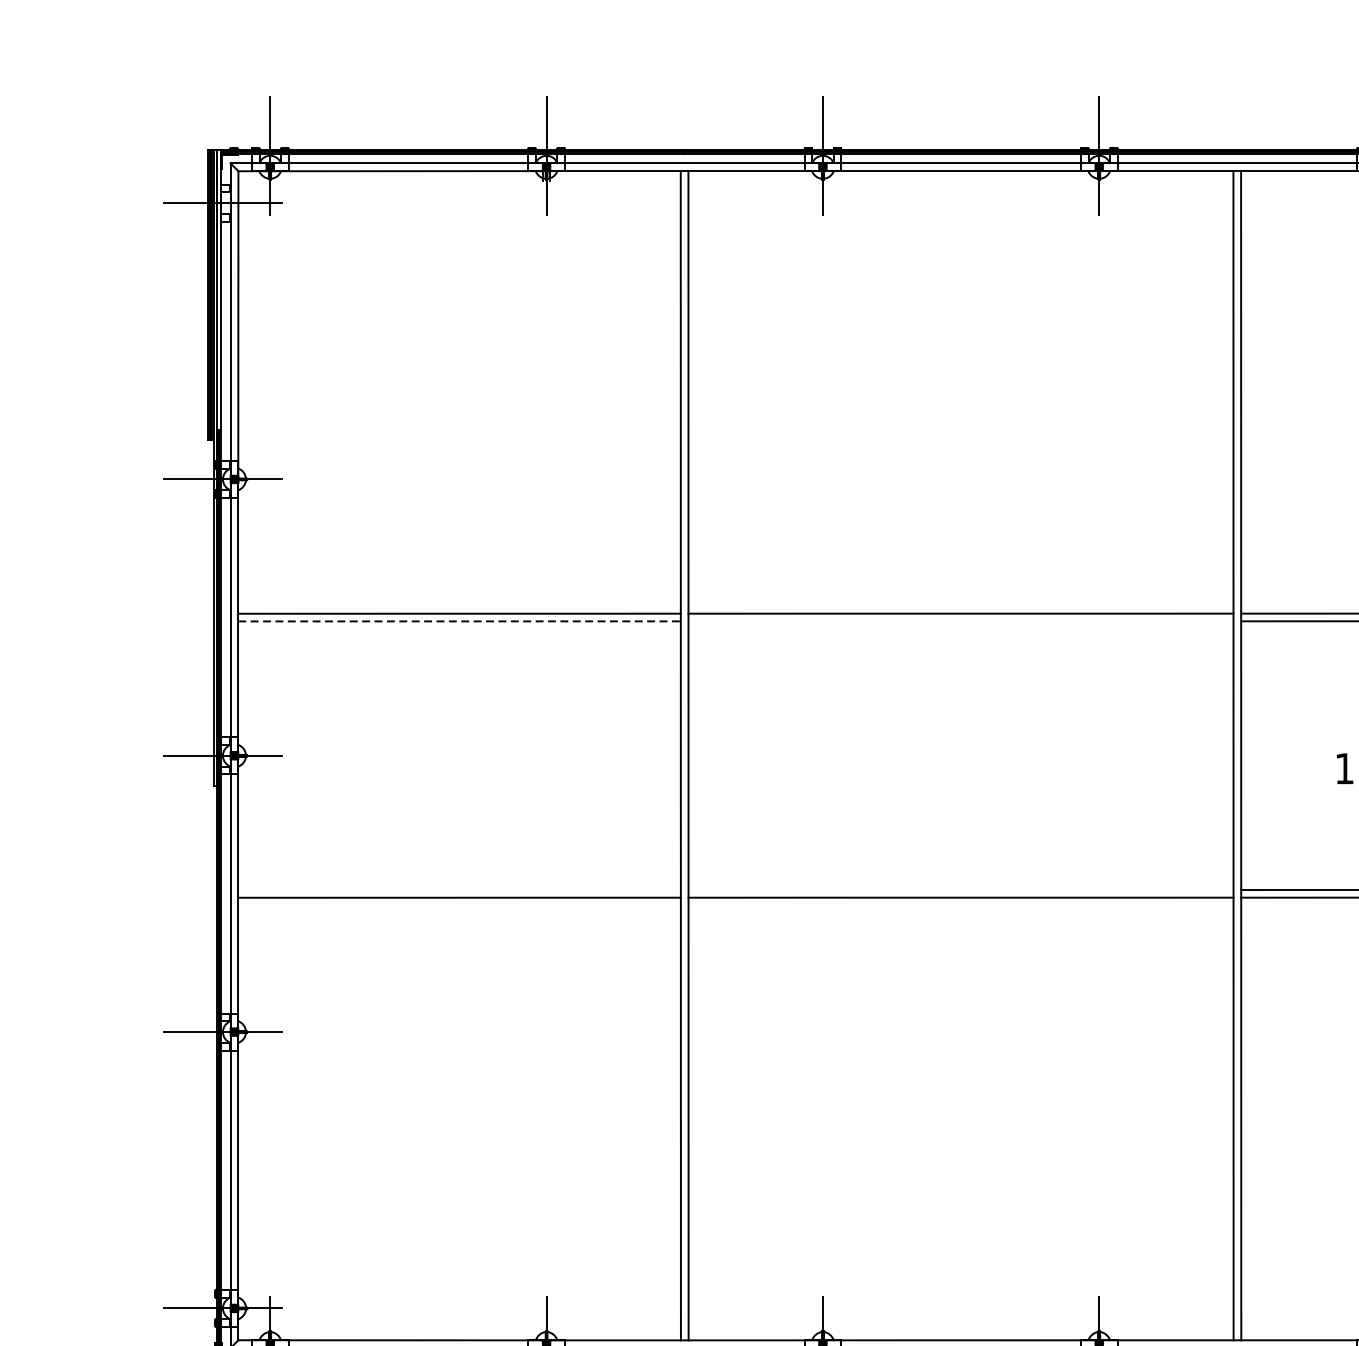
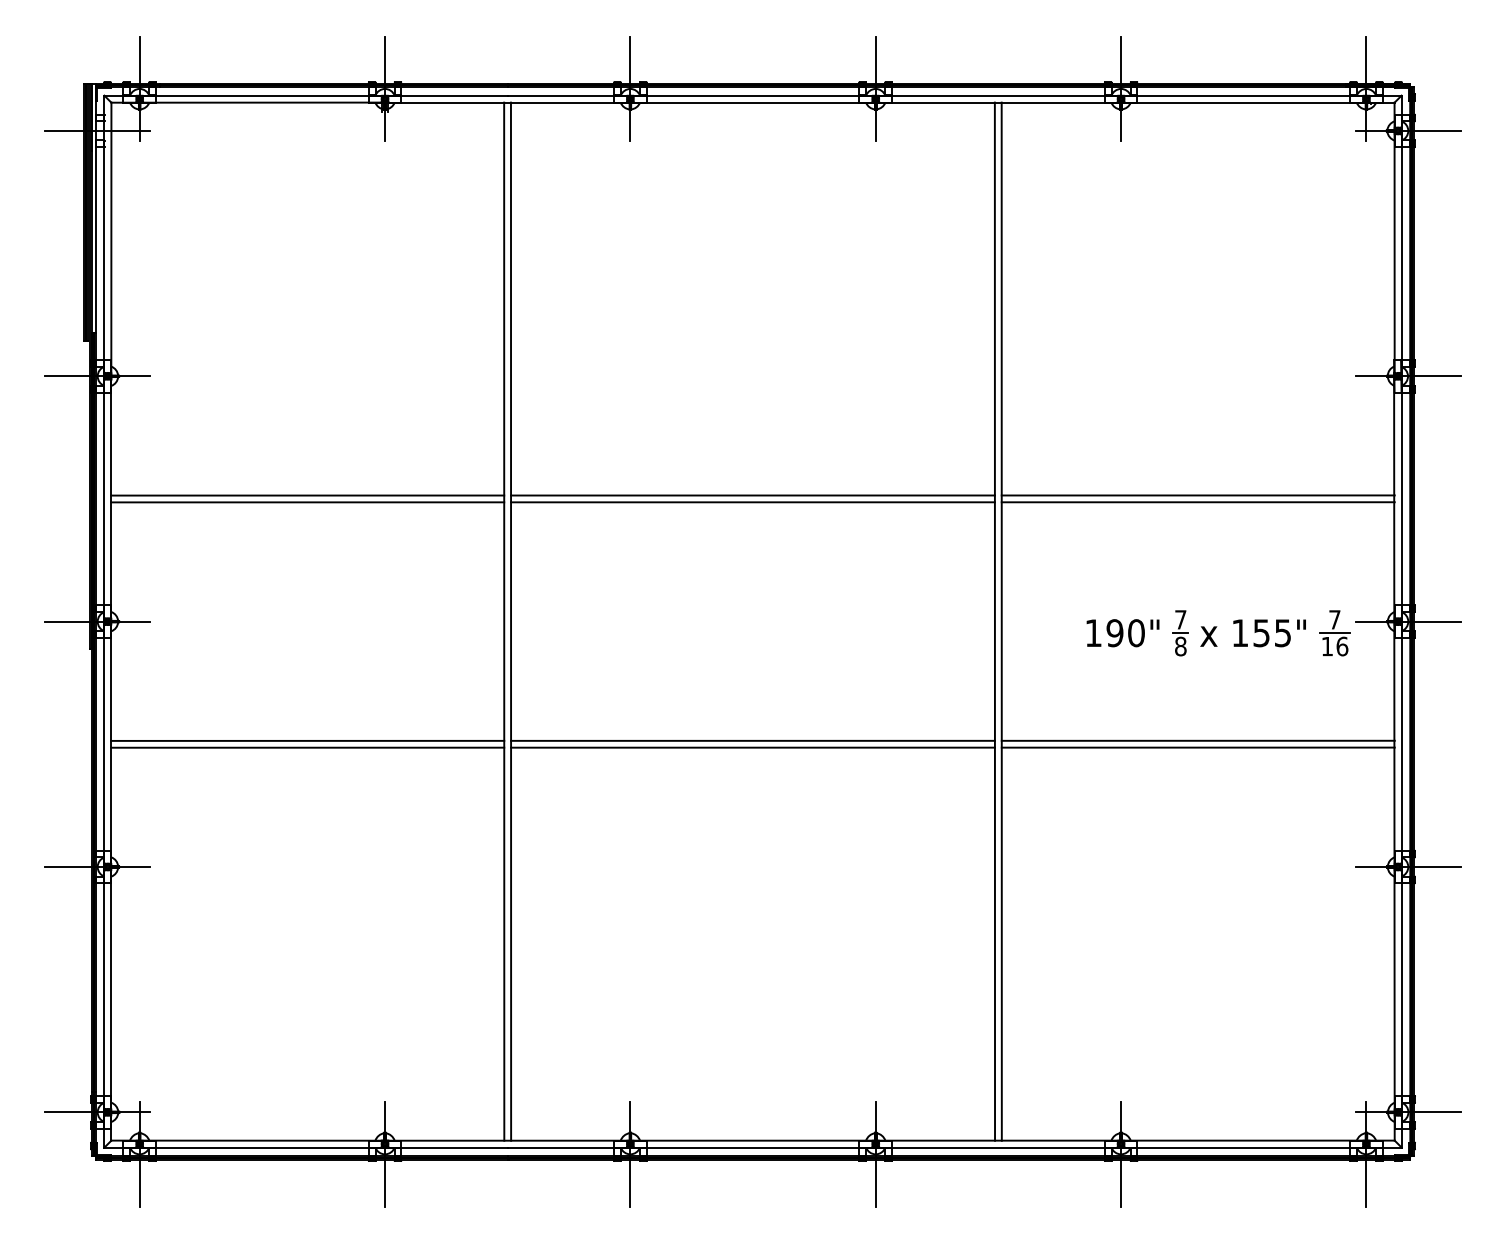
line: (460, 621) -> (308, 502), dashed -> solid
line: (960, 621) -> (752, 502), added
line: (459, 889) -> (307, 740), added
line: (960, 889) -> (752, 740), added

